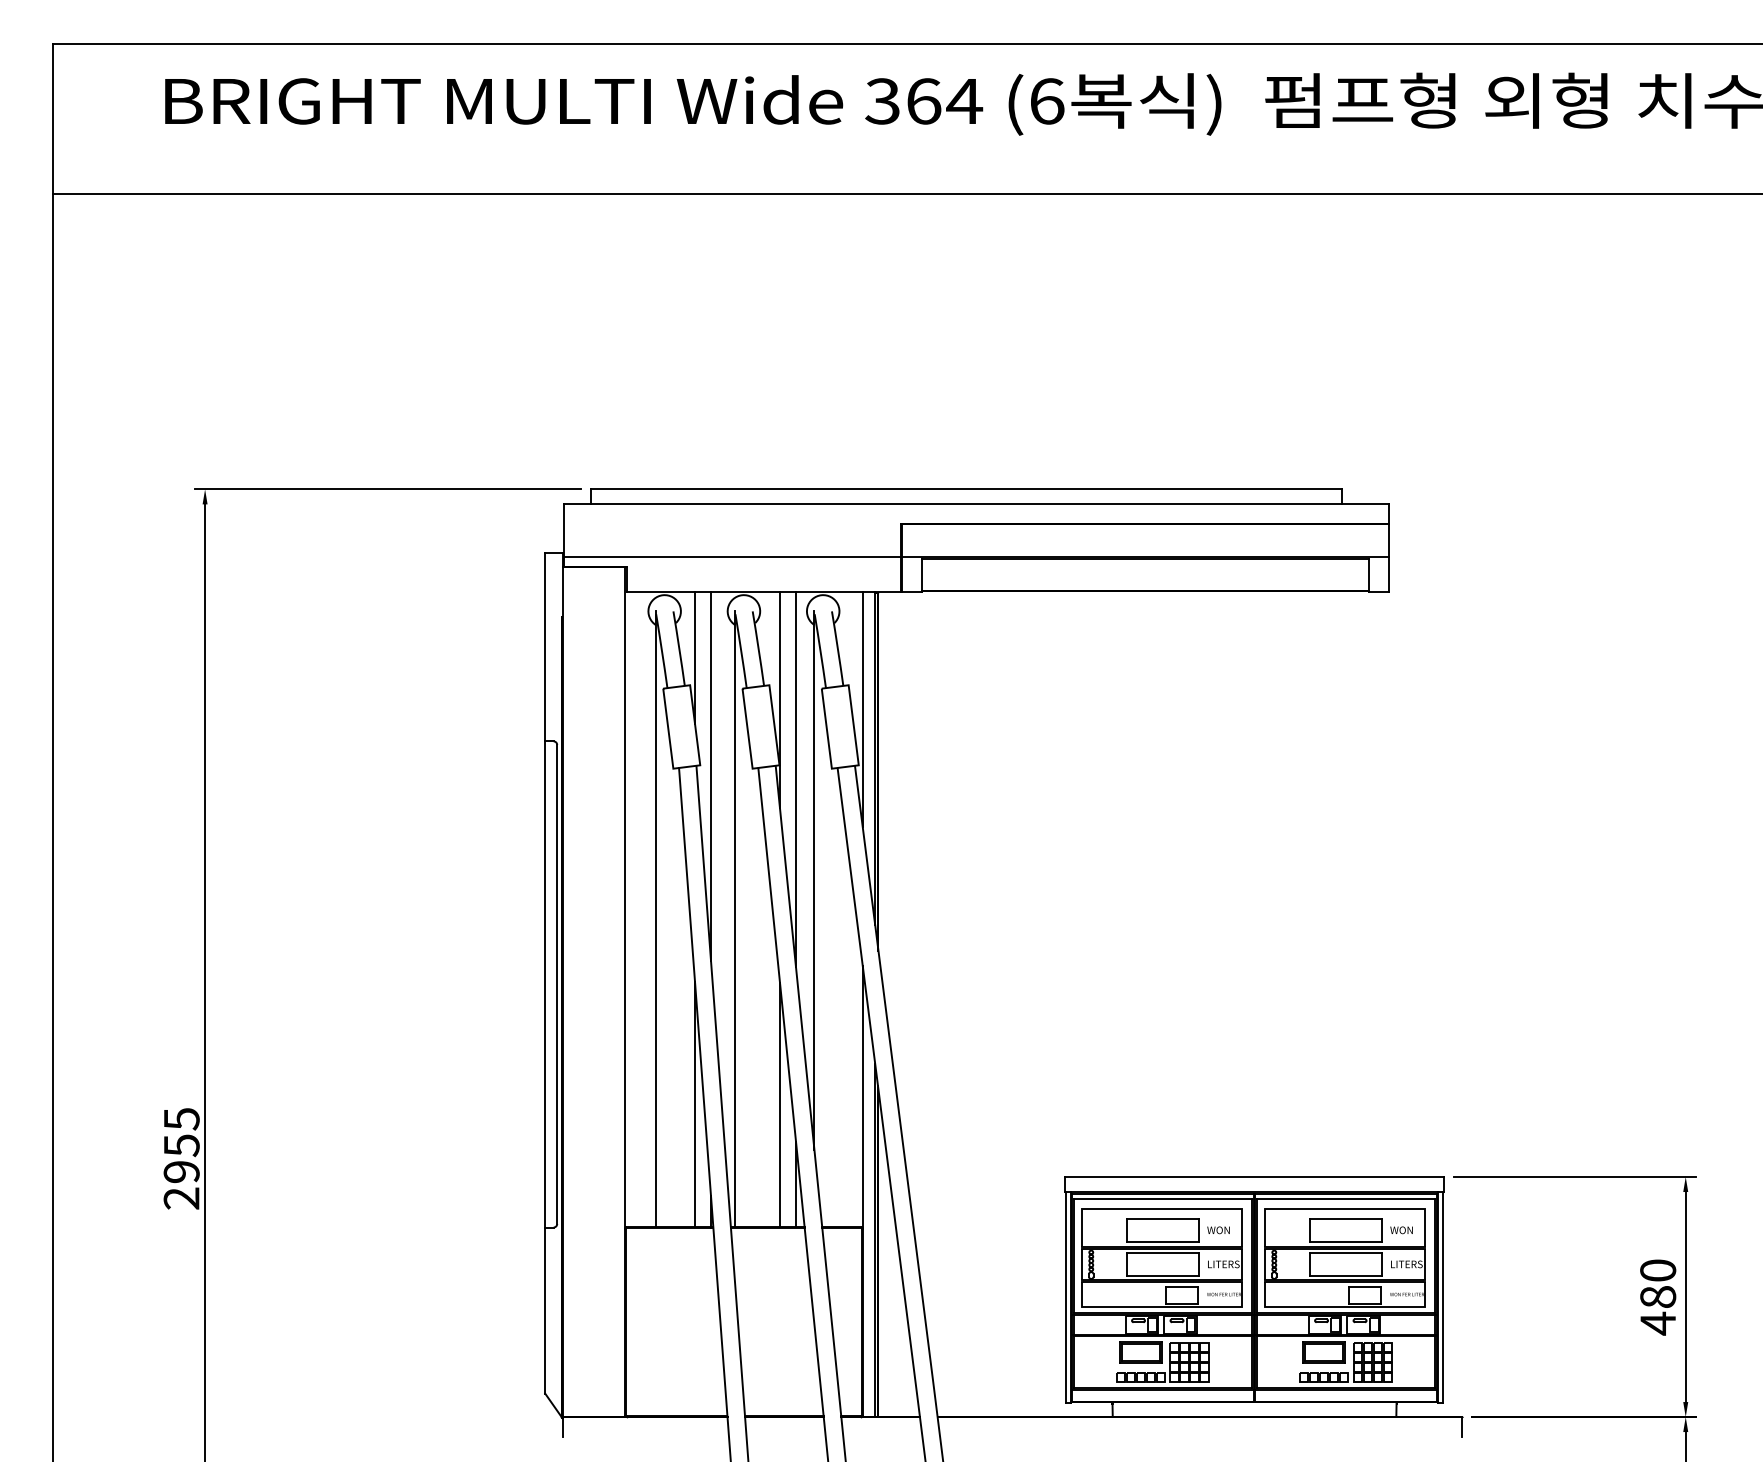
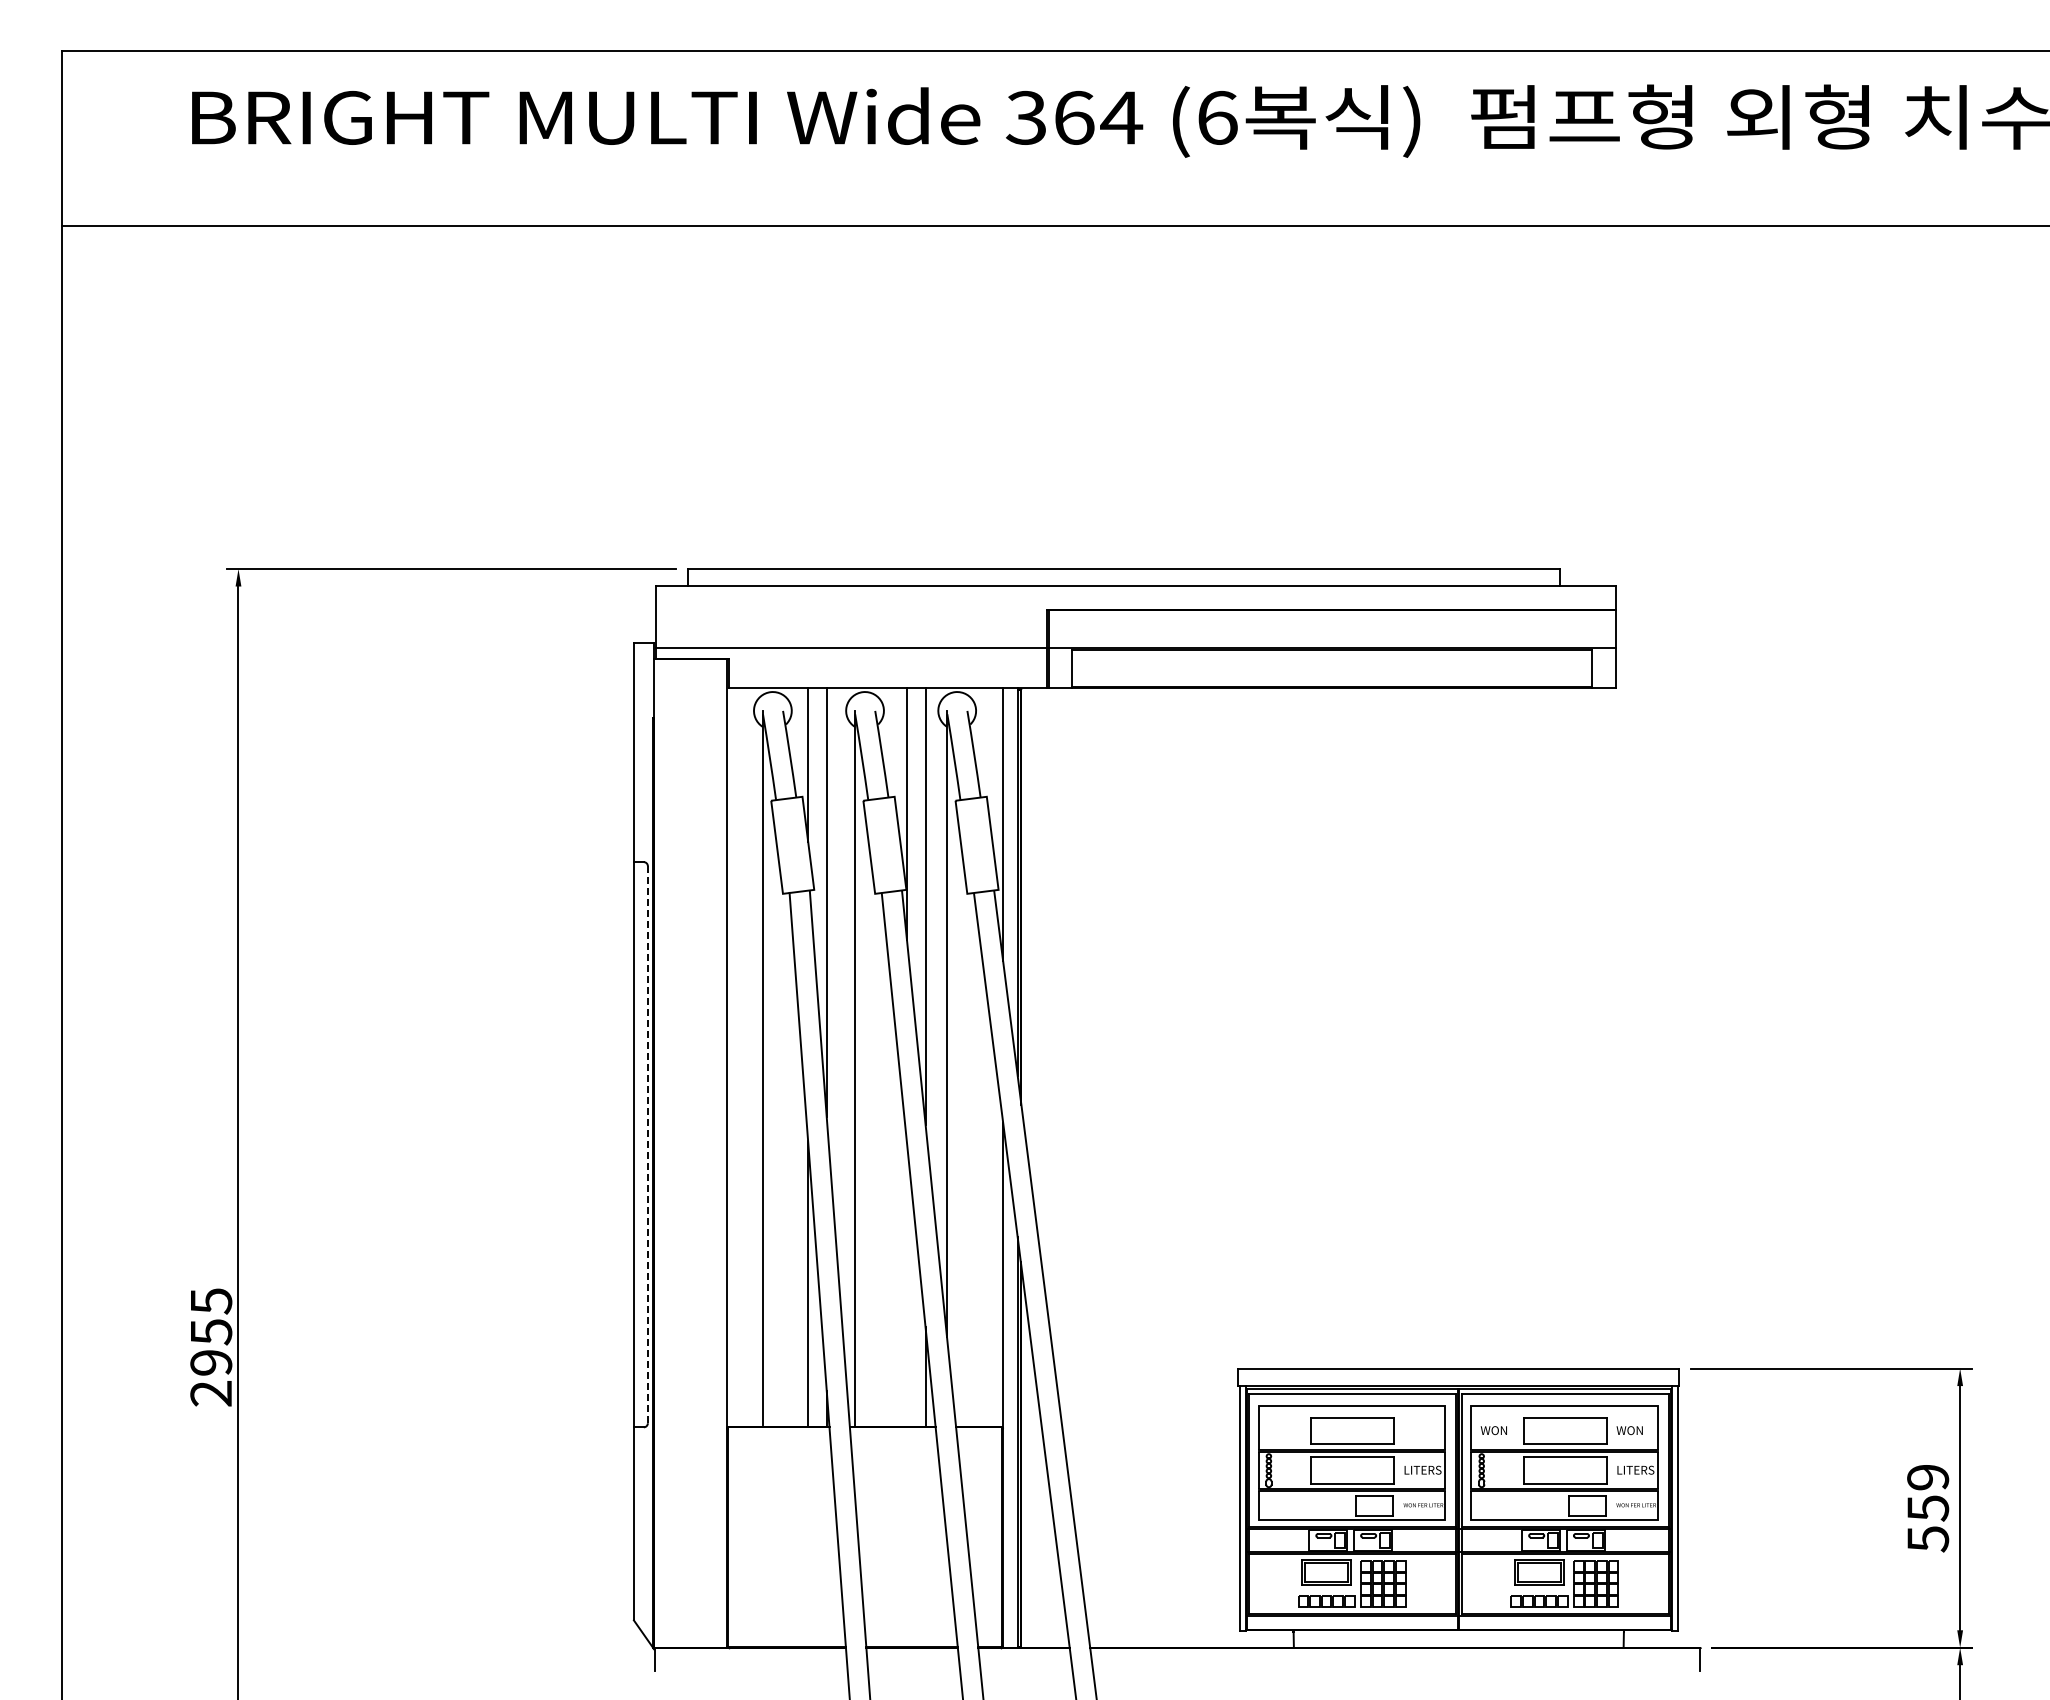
line: (556, 984) -> (647, 1144), solid -> dashed
line: (779, 1104) -> (906, 1284), removed
text: (1218, 1230) -> (1493, 1430), moved
text: (1658, 1297) -> (1928, 1508), 480 -> 559

